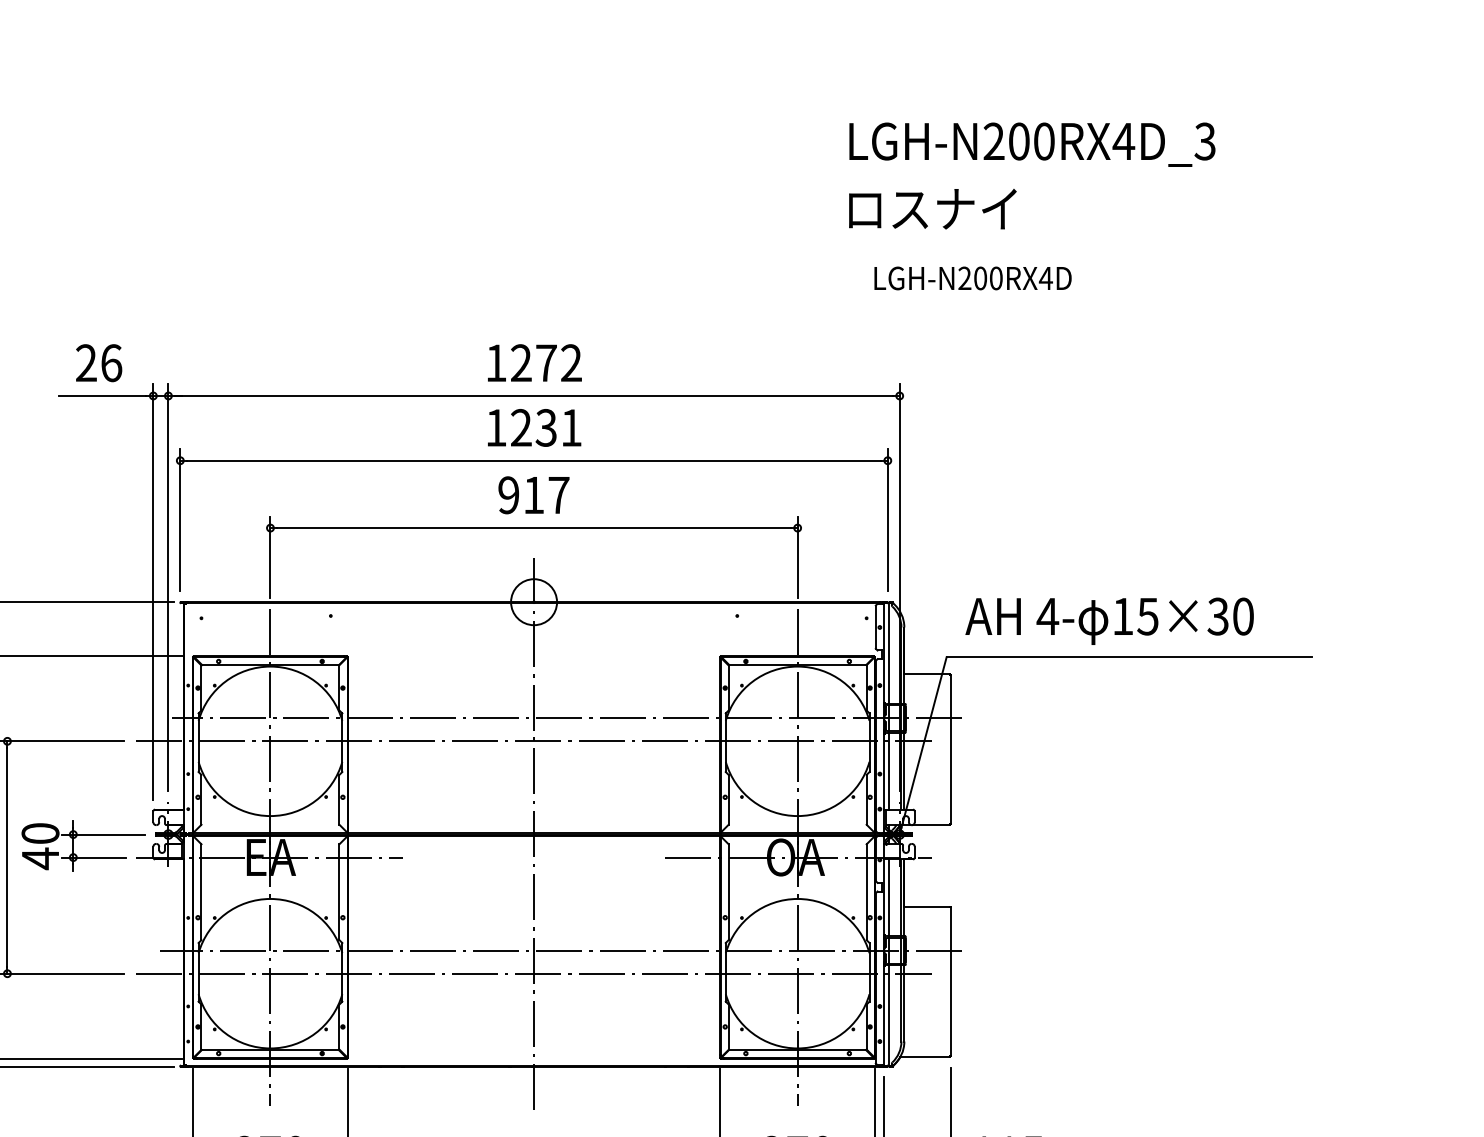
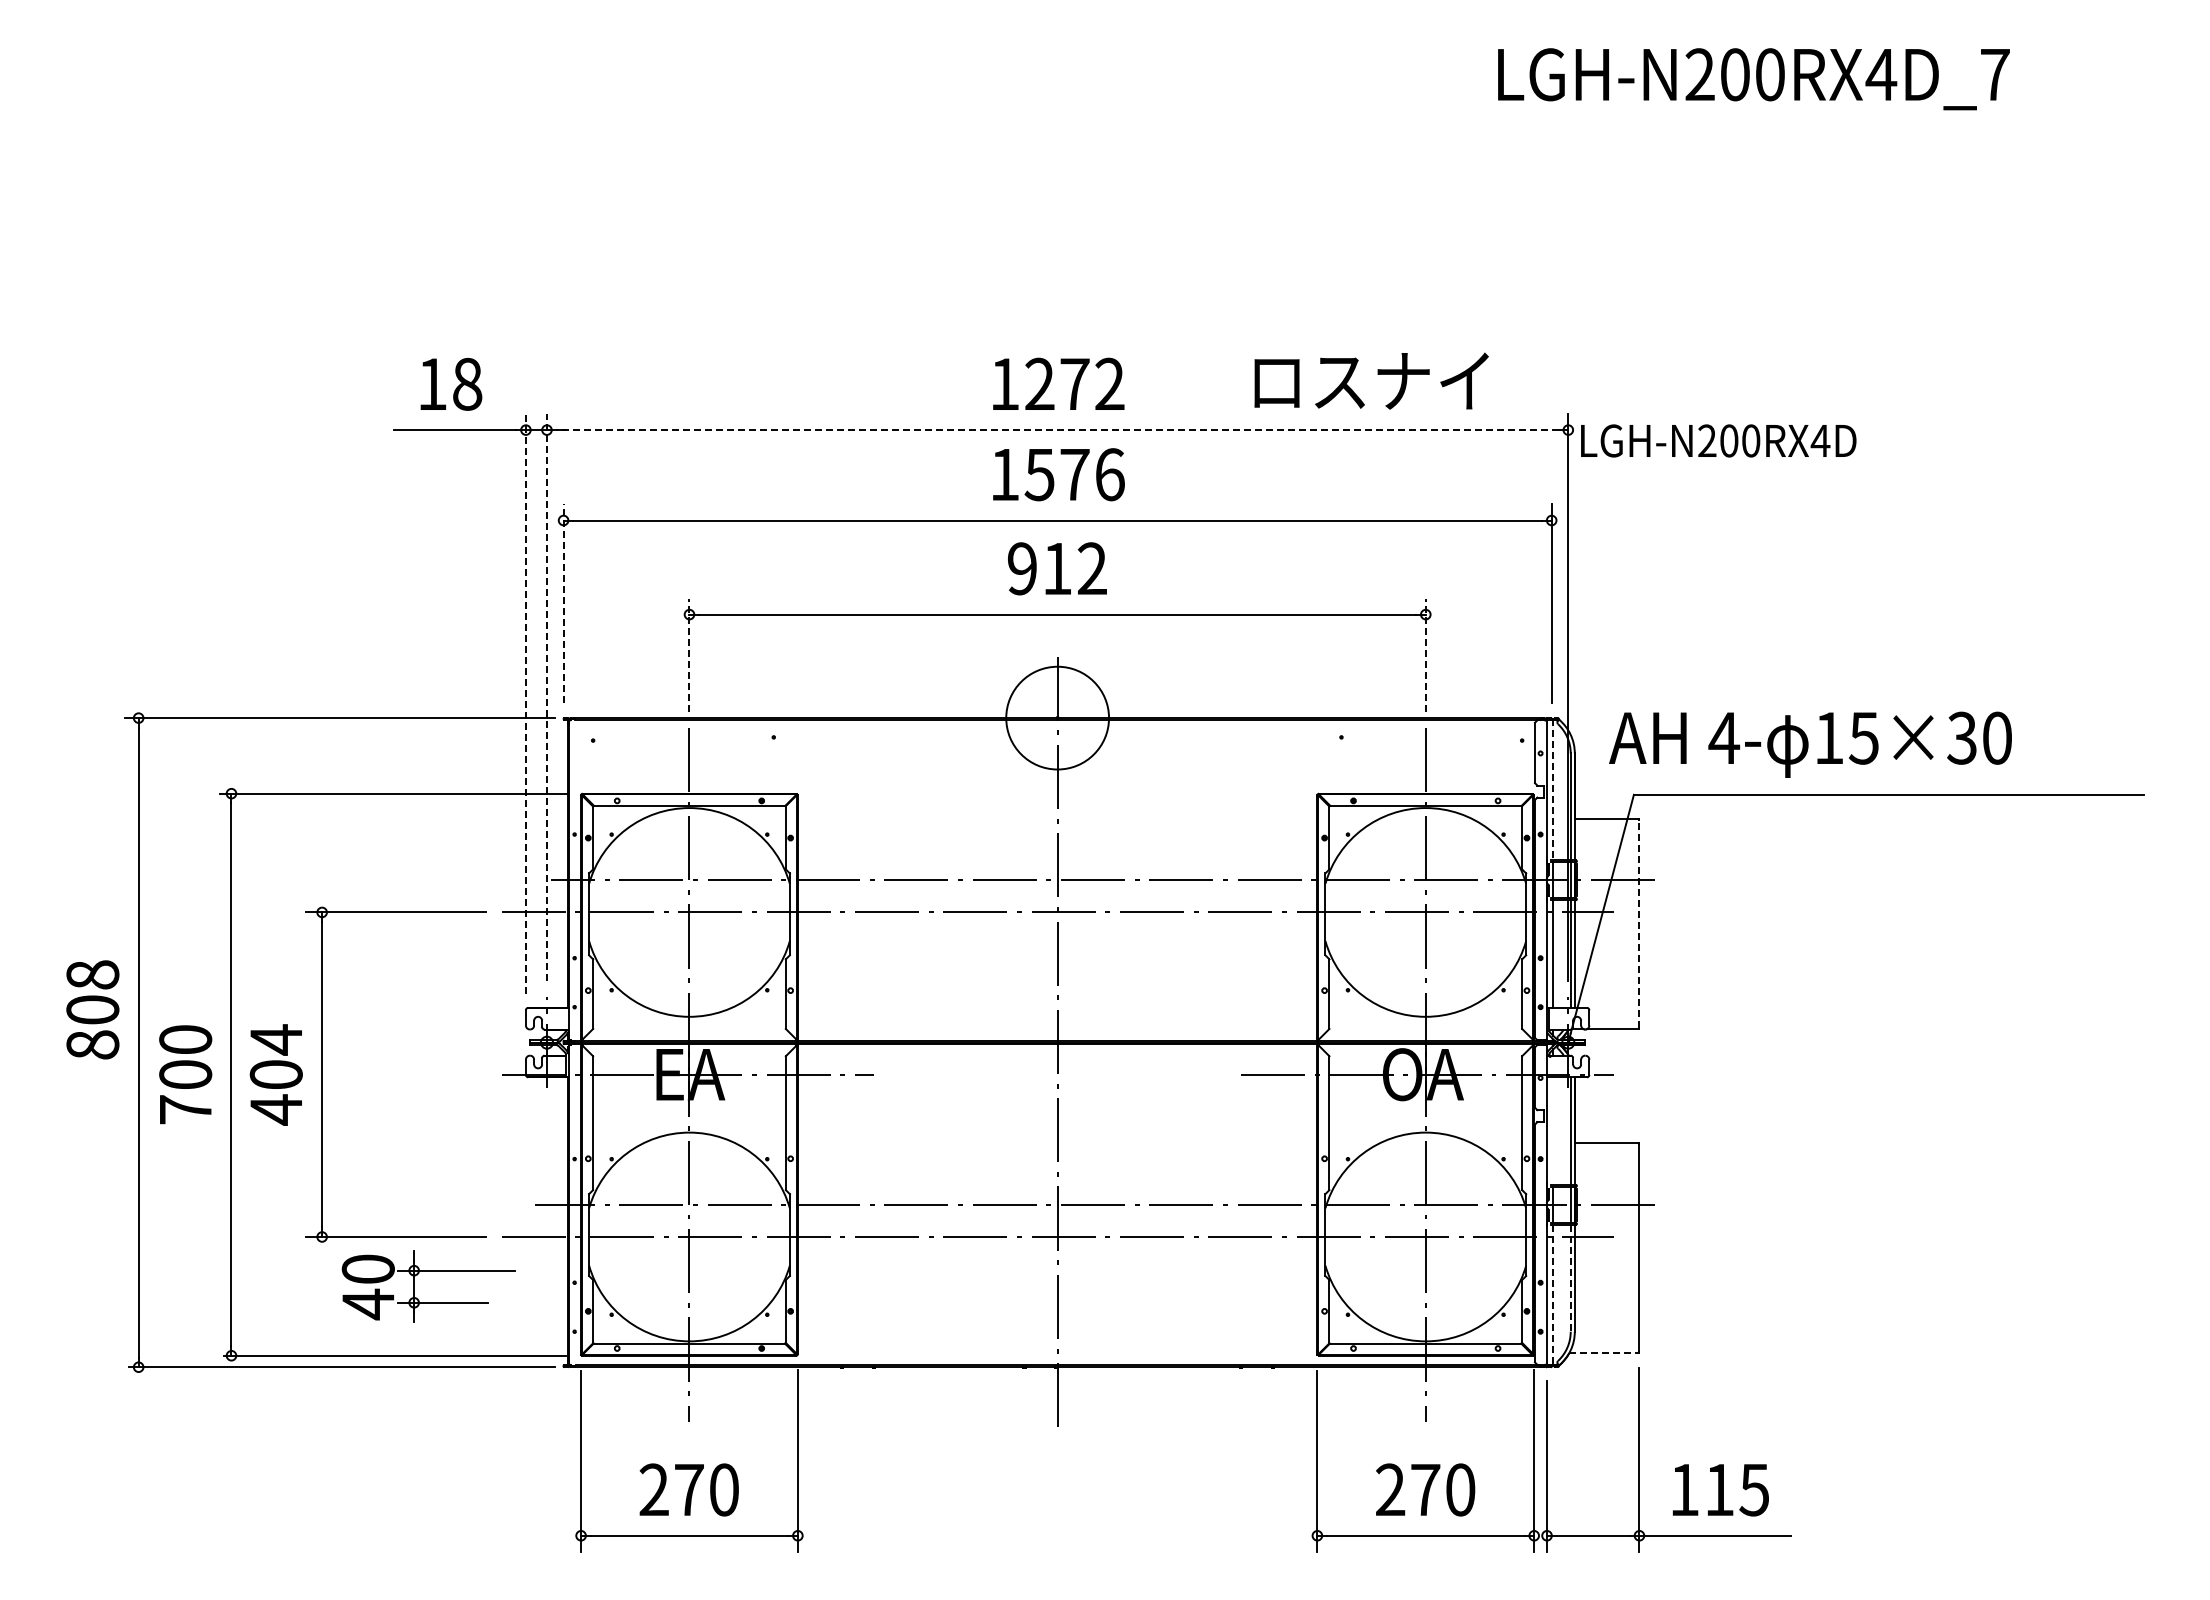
text: (1204, 141) -> (1994, 74), LGH-N200RX4D_3 -> LGH-N200RX4D_7
text: (932, 208) -> (1371, 380), moved
text: (972, 278) -> (1718, 440), moved
text: (99, 362) -> (450, 383), 26 -> 18
line: (533, 396) -> (1057, 430), solid -> dashed
text: (546, 427) -> (1074, 474), 1231 -> 1576
text: (559, 495) -> (1092, 568), 917 -> 912
line: (180, 520) -> (563, 603), solid -> dashed
line: (270, 557) -> (689, 655), solid -> dashed
line: (797, 557) -> (1425, 655), solid -> dashed
line: (168, 587) -> (546, 697), solid -> dashed
line: (153, 591) -> (525, 703), solid -> dashed
circle: (533, 602) -> (1057, 718), size x1.6
text: (1109, 621) -> (1810, 744), moved
line: (889, 653) -> (1553, 789), solid -> dashed
line: (950, 749) -> (1639, 923), solid -> dashed
part: (73, 845) -> (414, 1286), moved
line: (889, 897) -> (1553, 1130), removed
line: (901, 1003) -> (1570, 1278), solid -> dashed
line: (889, 1015) -> (1553, 1295), solid -> dashed
line: (924, 1057) -> (1603, 1353), solid -> dashed

